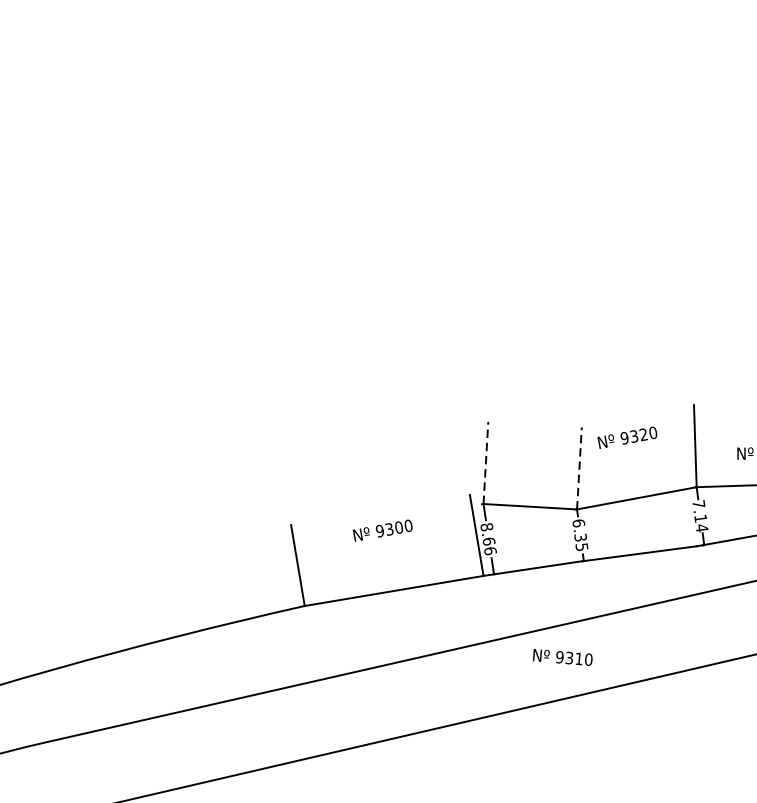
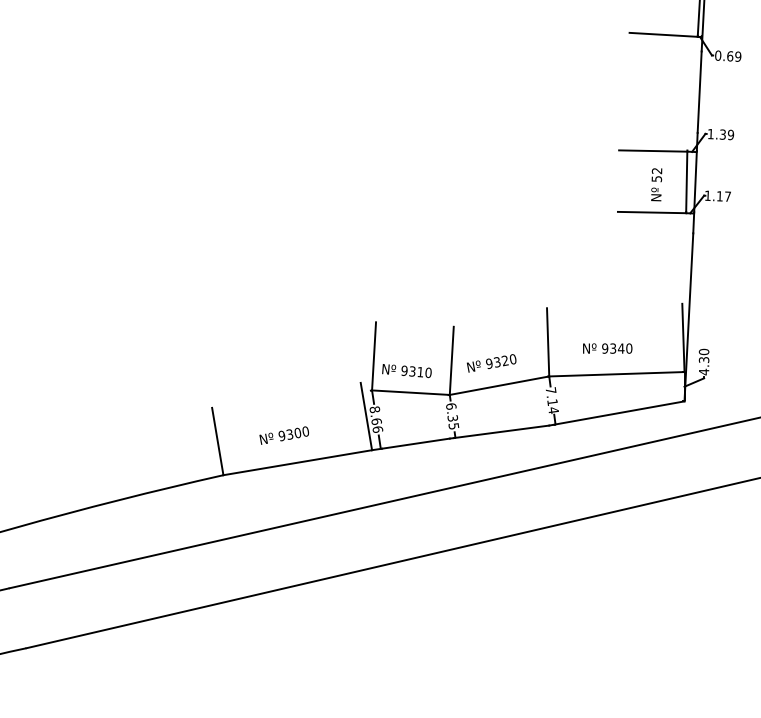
text: (627, 437) -> (491, 363), moved
line: (486, 461) -> (374, 355), dashed -> solid
line: (579, 468) -> (451, 360), dashed -> solid
text: (381, 530) -> (283, 435), moved
text: (562, 658) -> (406, 371), moved

